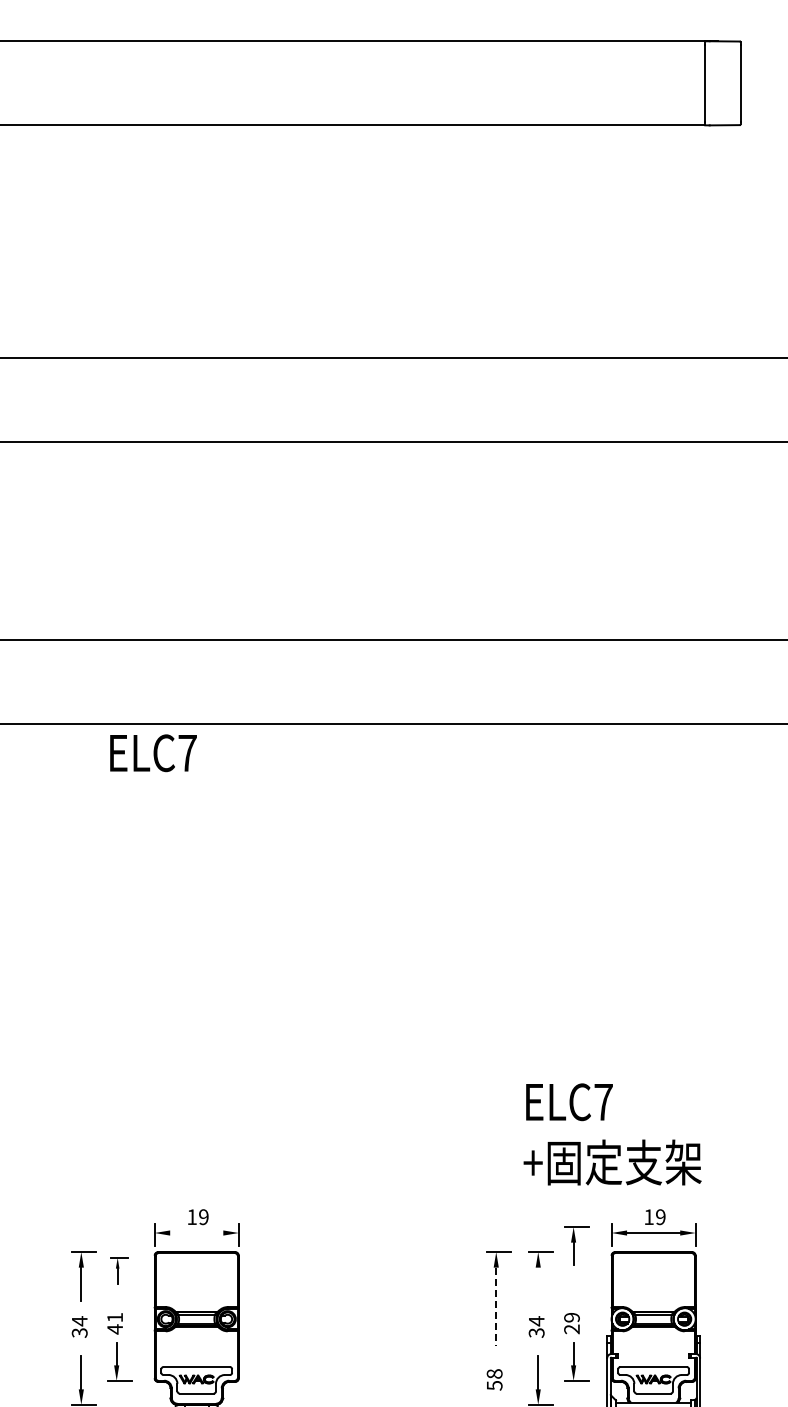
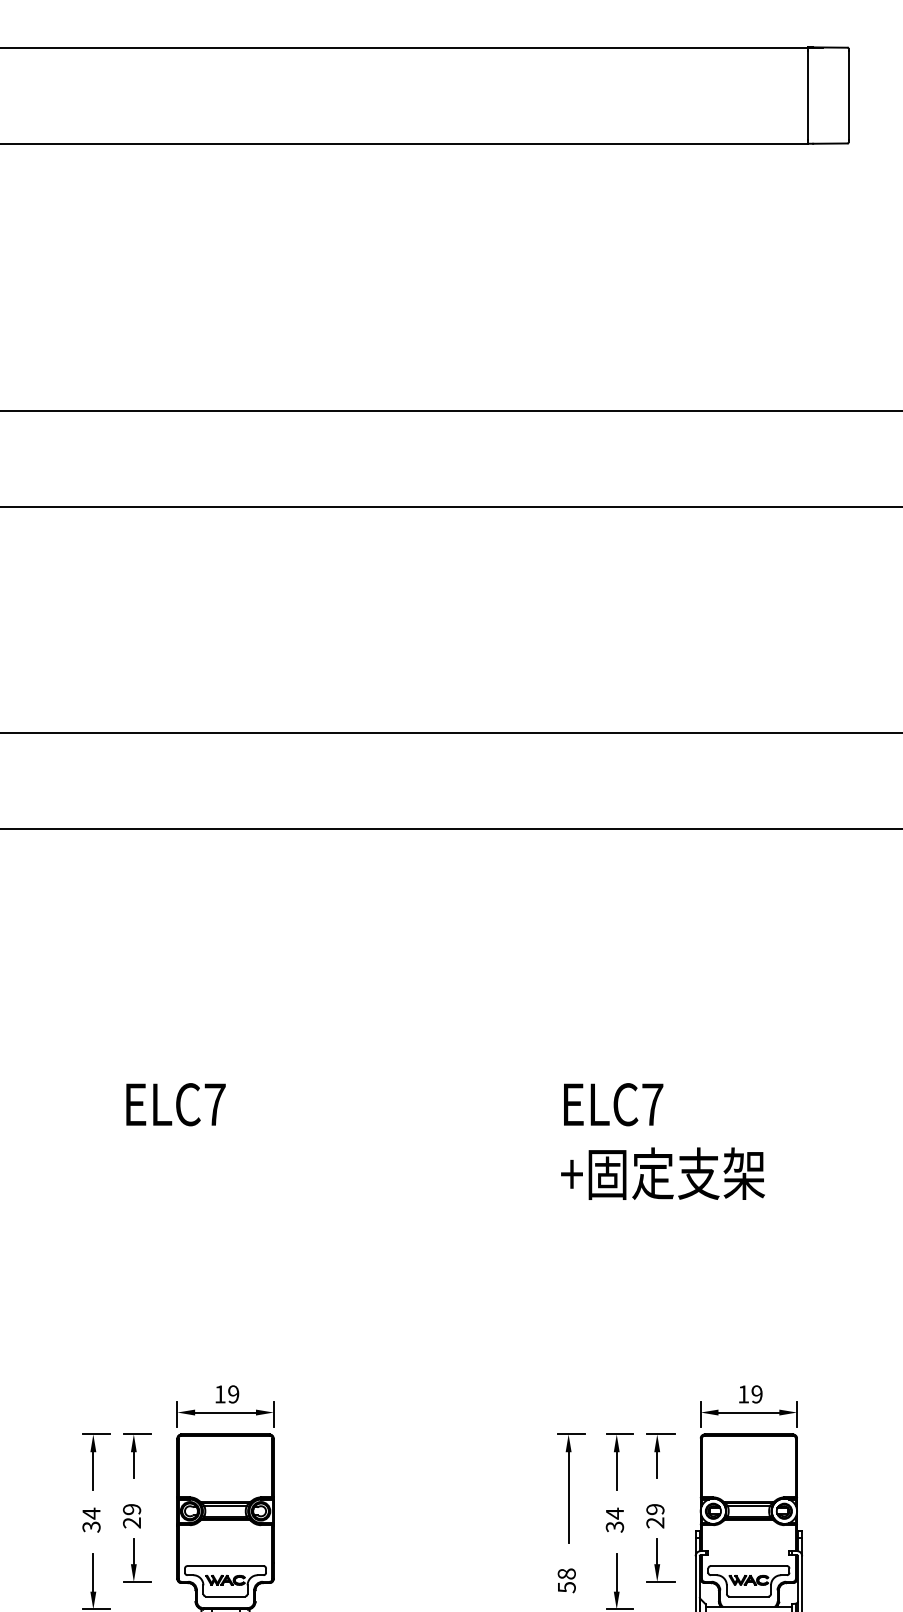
text: (153, 753) -> (176, 1104), moved
text: (612, 1134) -> (662, 1141), moved
line: (196, 1233) -> (225, 1413), added
part: (576, 1245) -> (660, 1455), moved
part: (119, 1270) -> (137, 1455), size x1.43
line: (538, 1283) -> (617, 1470), added
line: (496, 1307) -> (568, 1497), dashed -> solid
text: (115, 1323) -> (132, 1516), 41 -> 29

